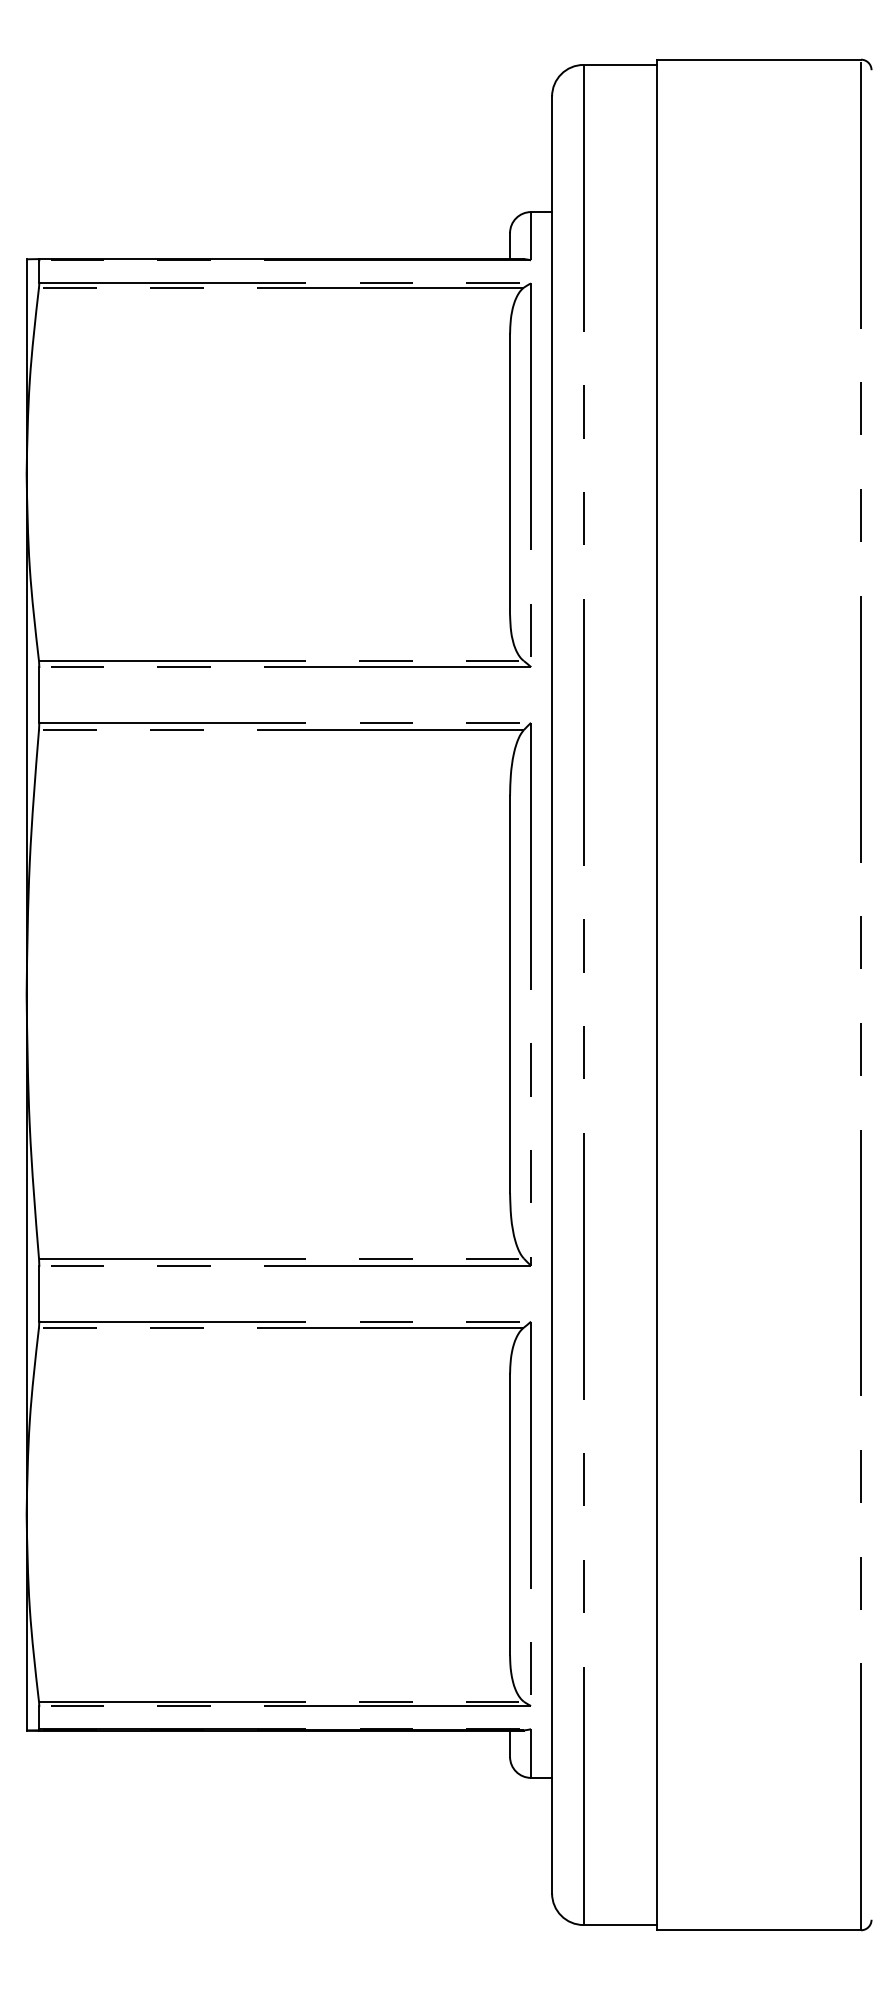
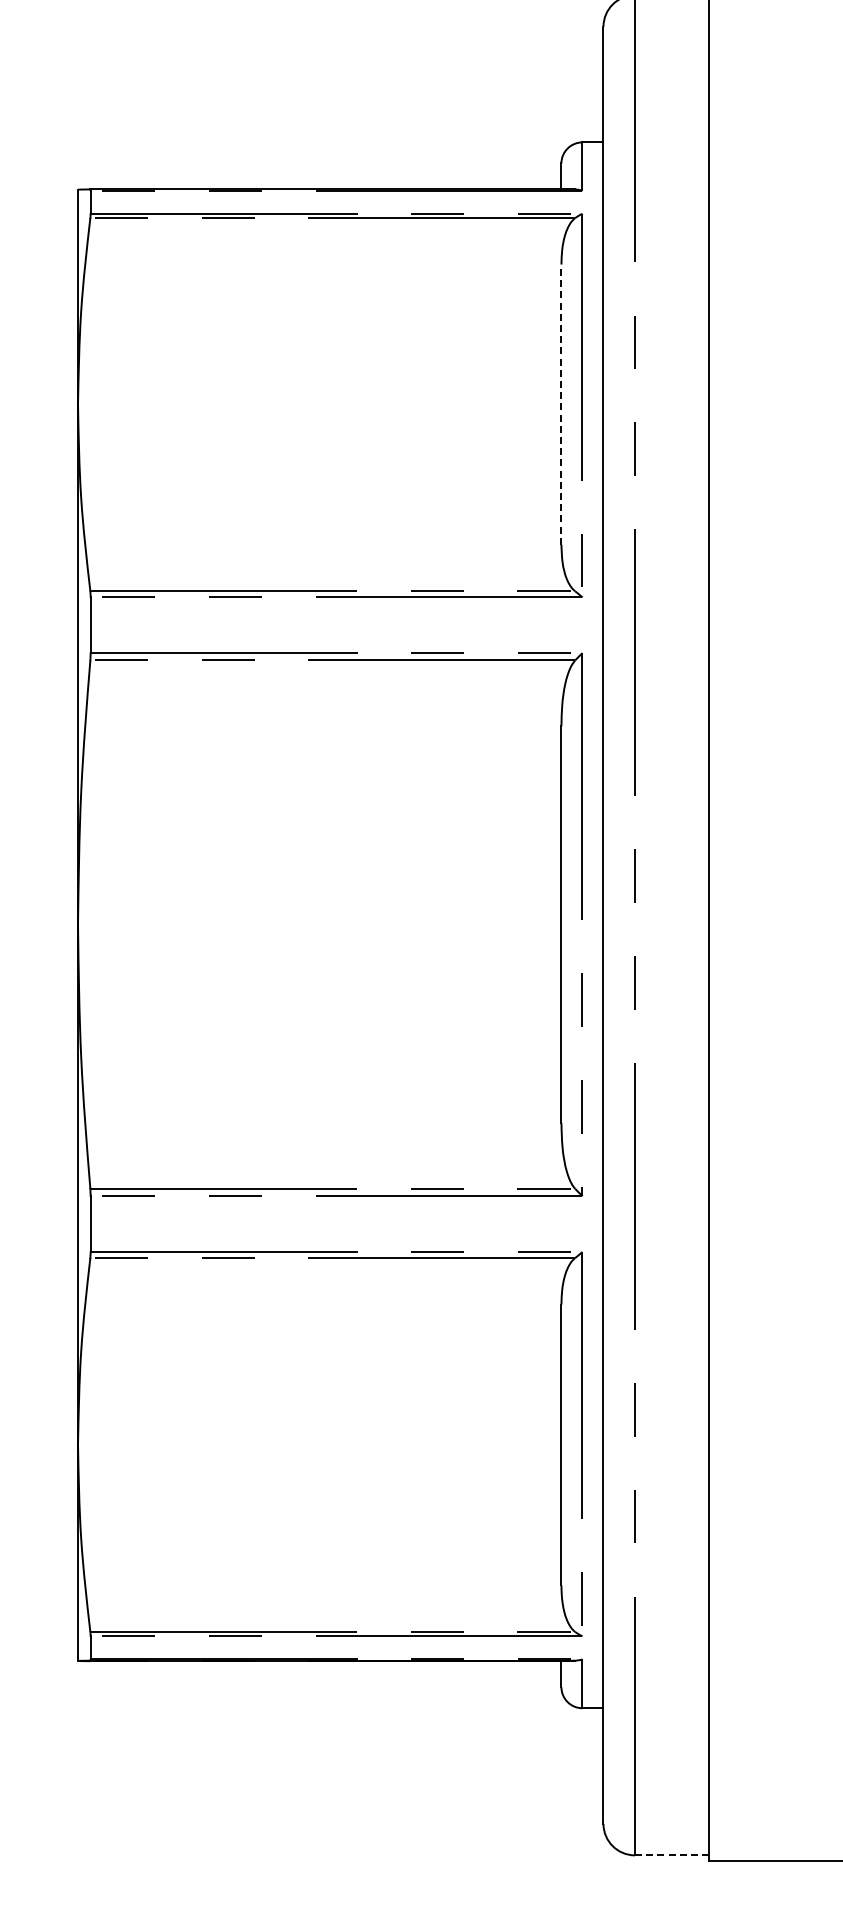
line: (510, 473) -> (561, 403), solid -> dashed
line: (620, 1925) -> (671, 1855), solid -> dashed

